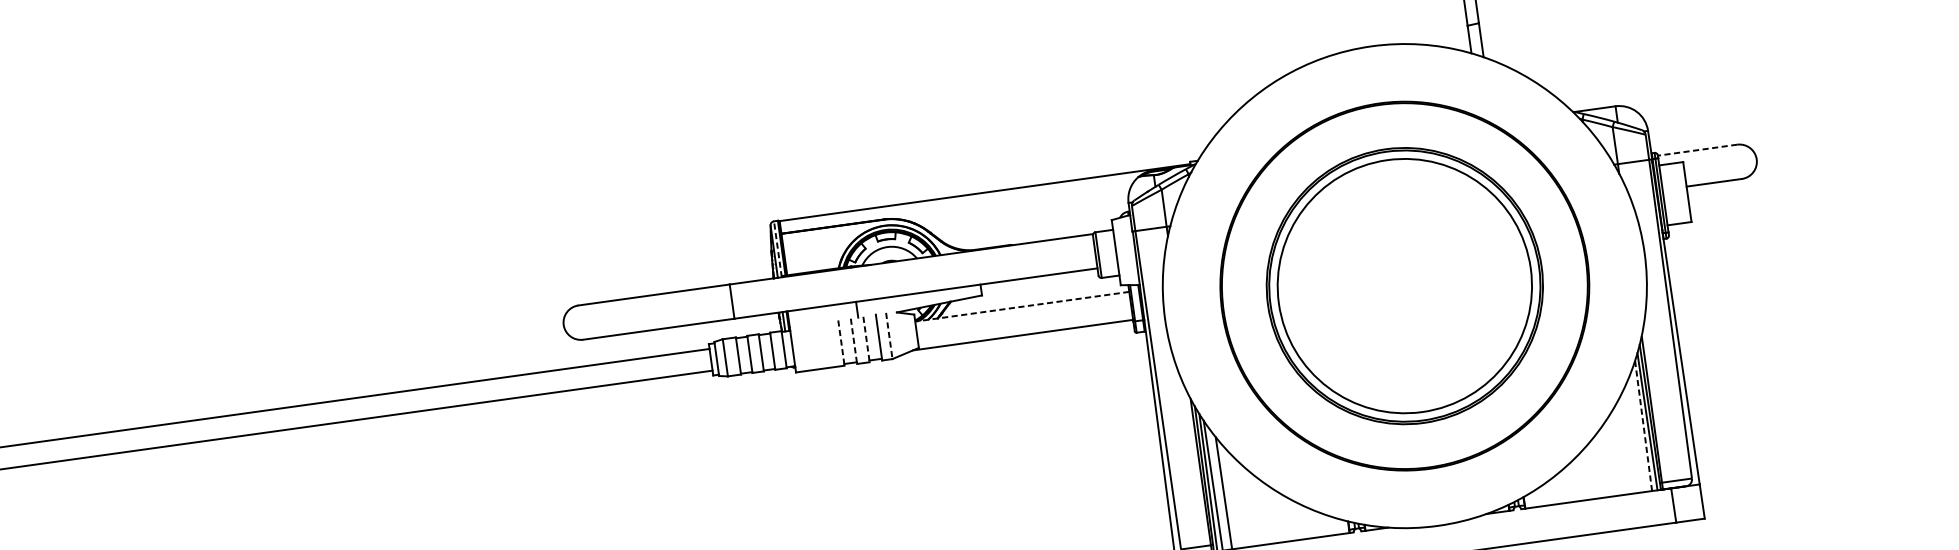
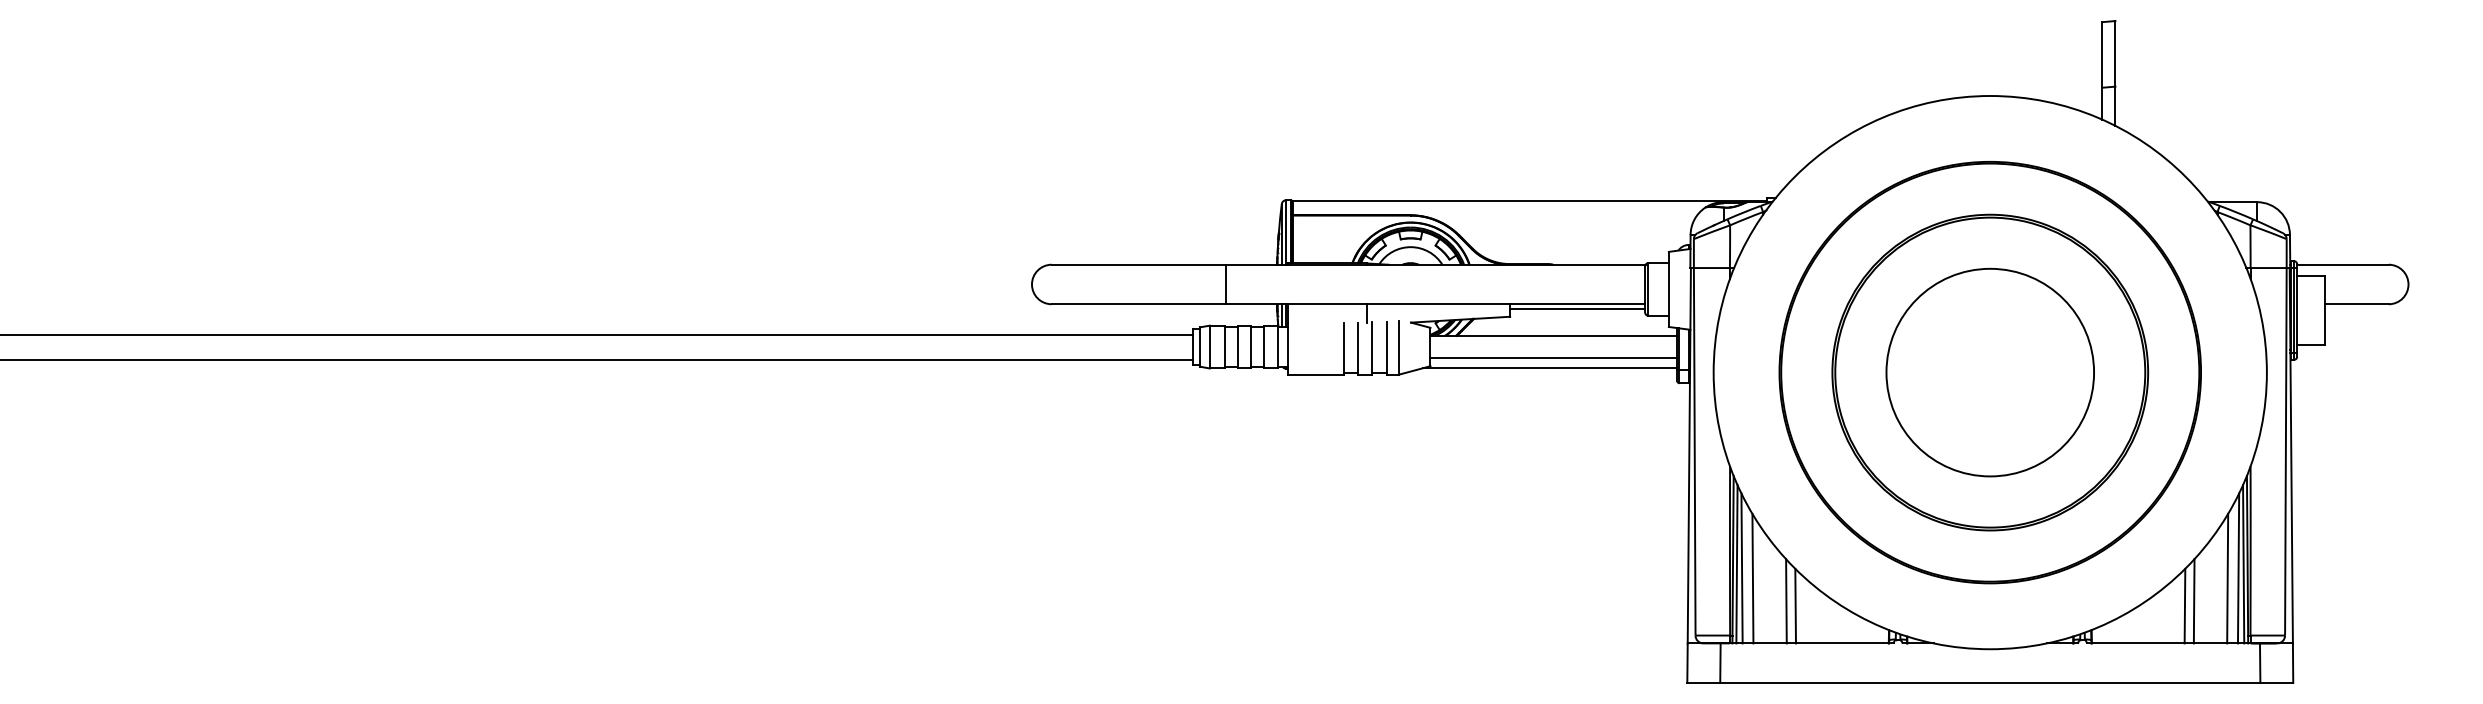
line: (1697, 150) -> (2342, 264), dashed -> solid
line: (777, 248) -> (1286, 231), dashed -> solid
line: (1039, 281) -> (1577, 309), added
circle: (1405, 285) -> (1990, 372), size x0.71
line: (1021, 306) -> (1553, 335), dashed -> solid
line: (1024, 326) -> (1553, 358), added
line: (889, 336) -> (1398, 348), dashed -> solid
line: (866, 340) -> (1372, 349), dashed -> solid
line: (854, 342) -> (1358, 349), dashed -> solid
line: (841, 343) -> (1343, 349), dashed -> solid
line: (1643, 426) -> (2238, 568), dashed -> solid
line: (1635, 436) -> (2227, 578), added
line: (1608, 460) -> (2193, 601), added
line: (1601, 464) -> (2184, 605), added
line: (1255, 508) -> (1786, 601), added
line: (1264, 511) -> (1795, 605), added

